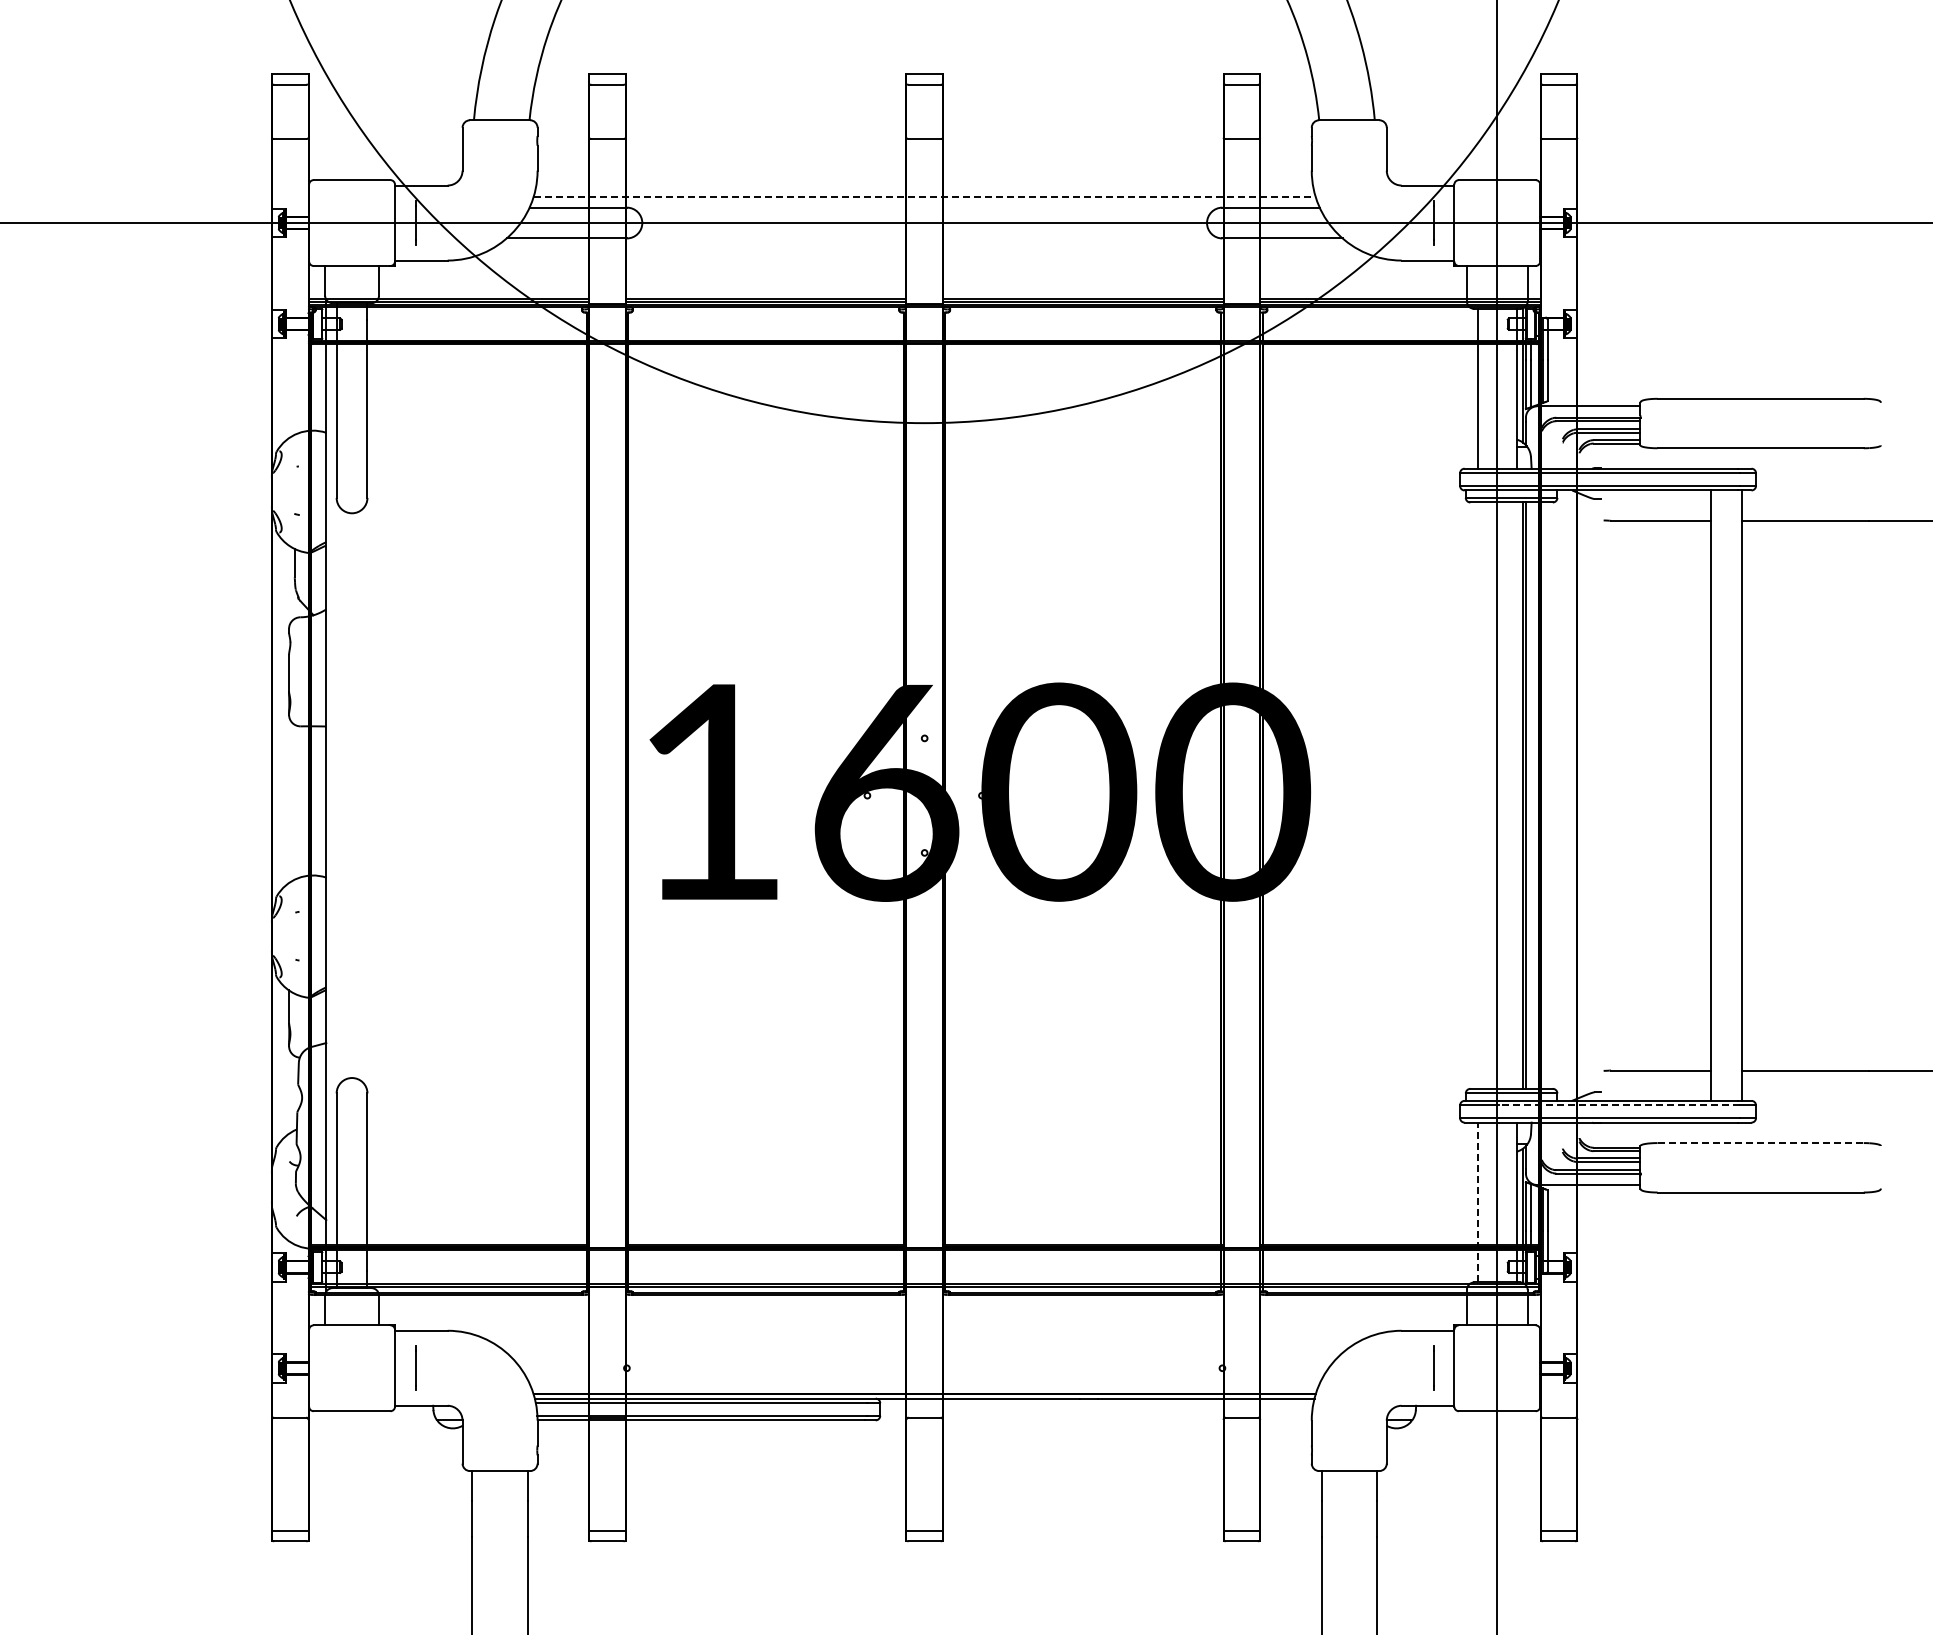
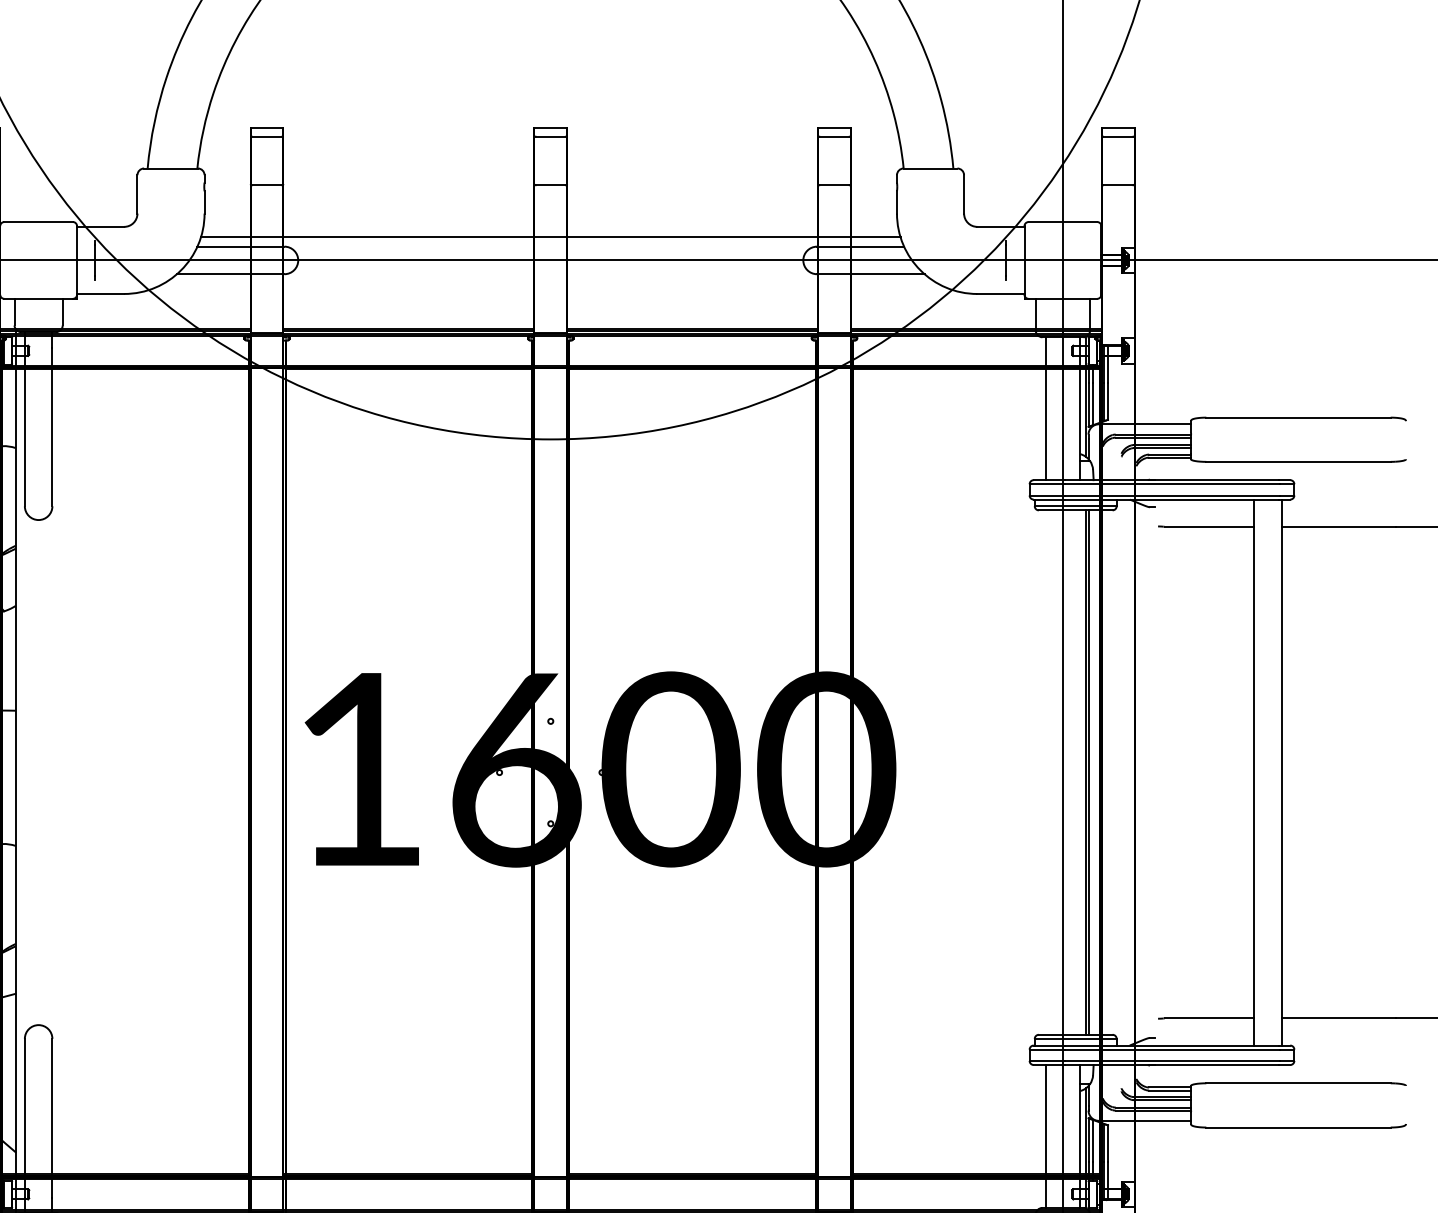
line: (925, 197) -> (551, 237), dashed -> solid
line: (1619, 1105) -> (1172, 1049), dashed -> solid
line: (1761, 1143) -> (1299, 1083), dashed -> solid
line: (1477, 1202) -> (1045, 1136), dashed -> solid

